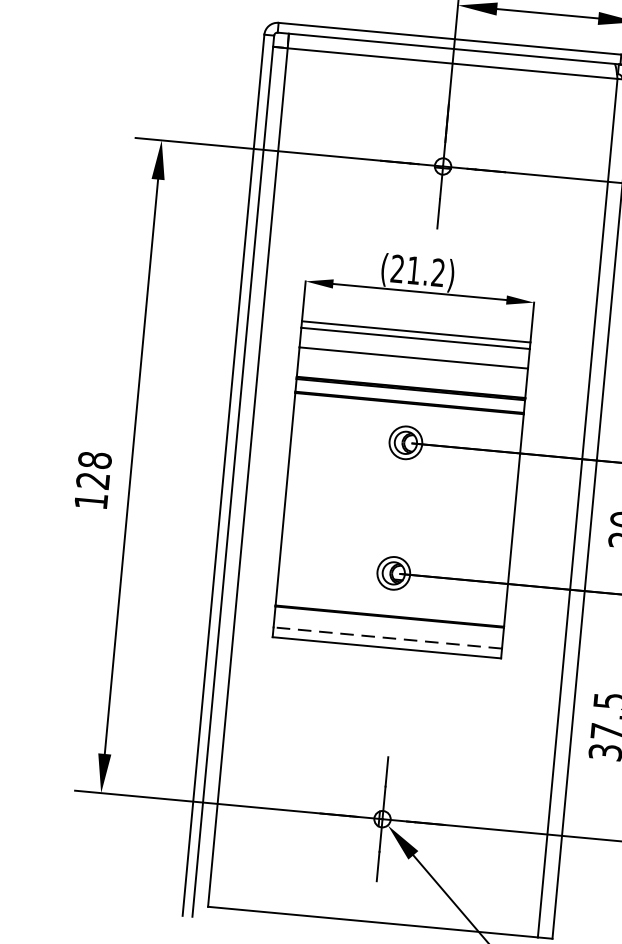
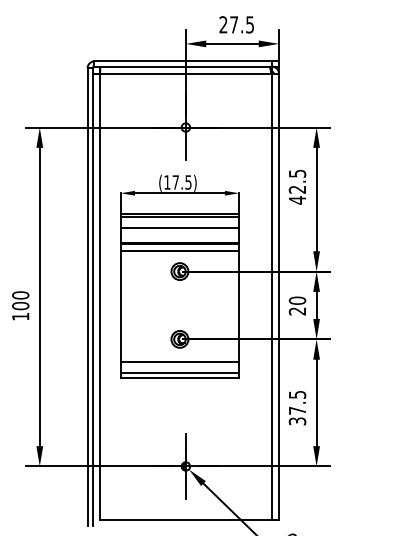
text: (417, 270) -> (177, 182), (21.2) -> (17.5)
text: (93, 470) -> (20, 300), 128 -> 100
line: (387, 637) -> (179, 372), dashed -> solid

